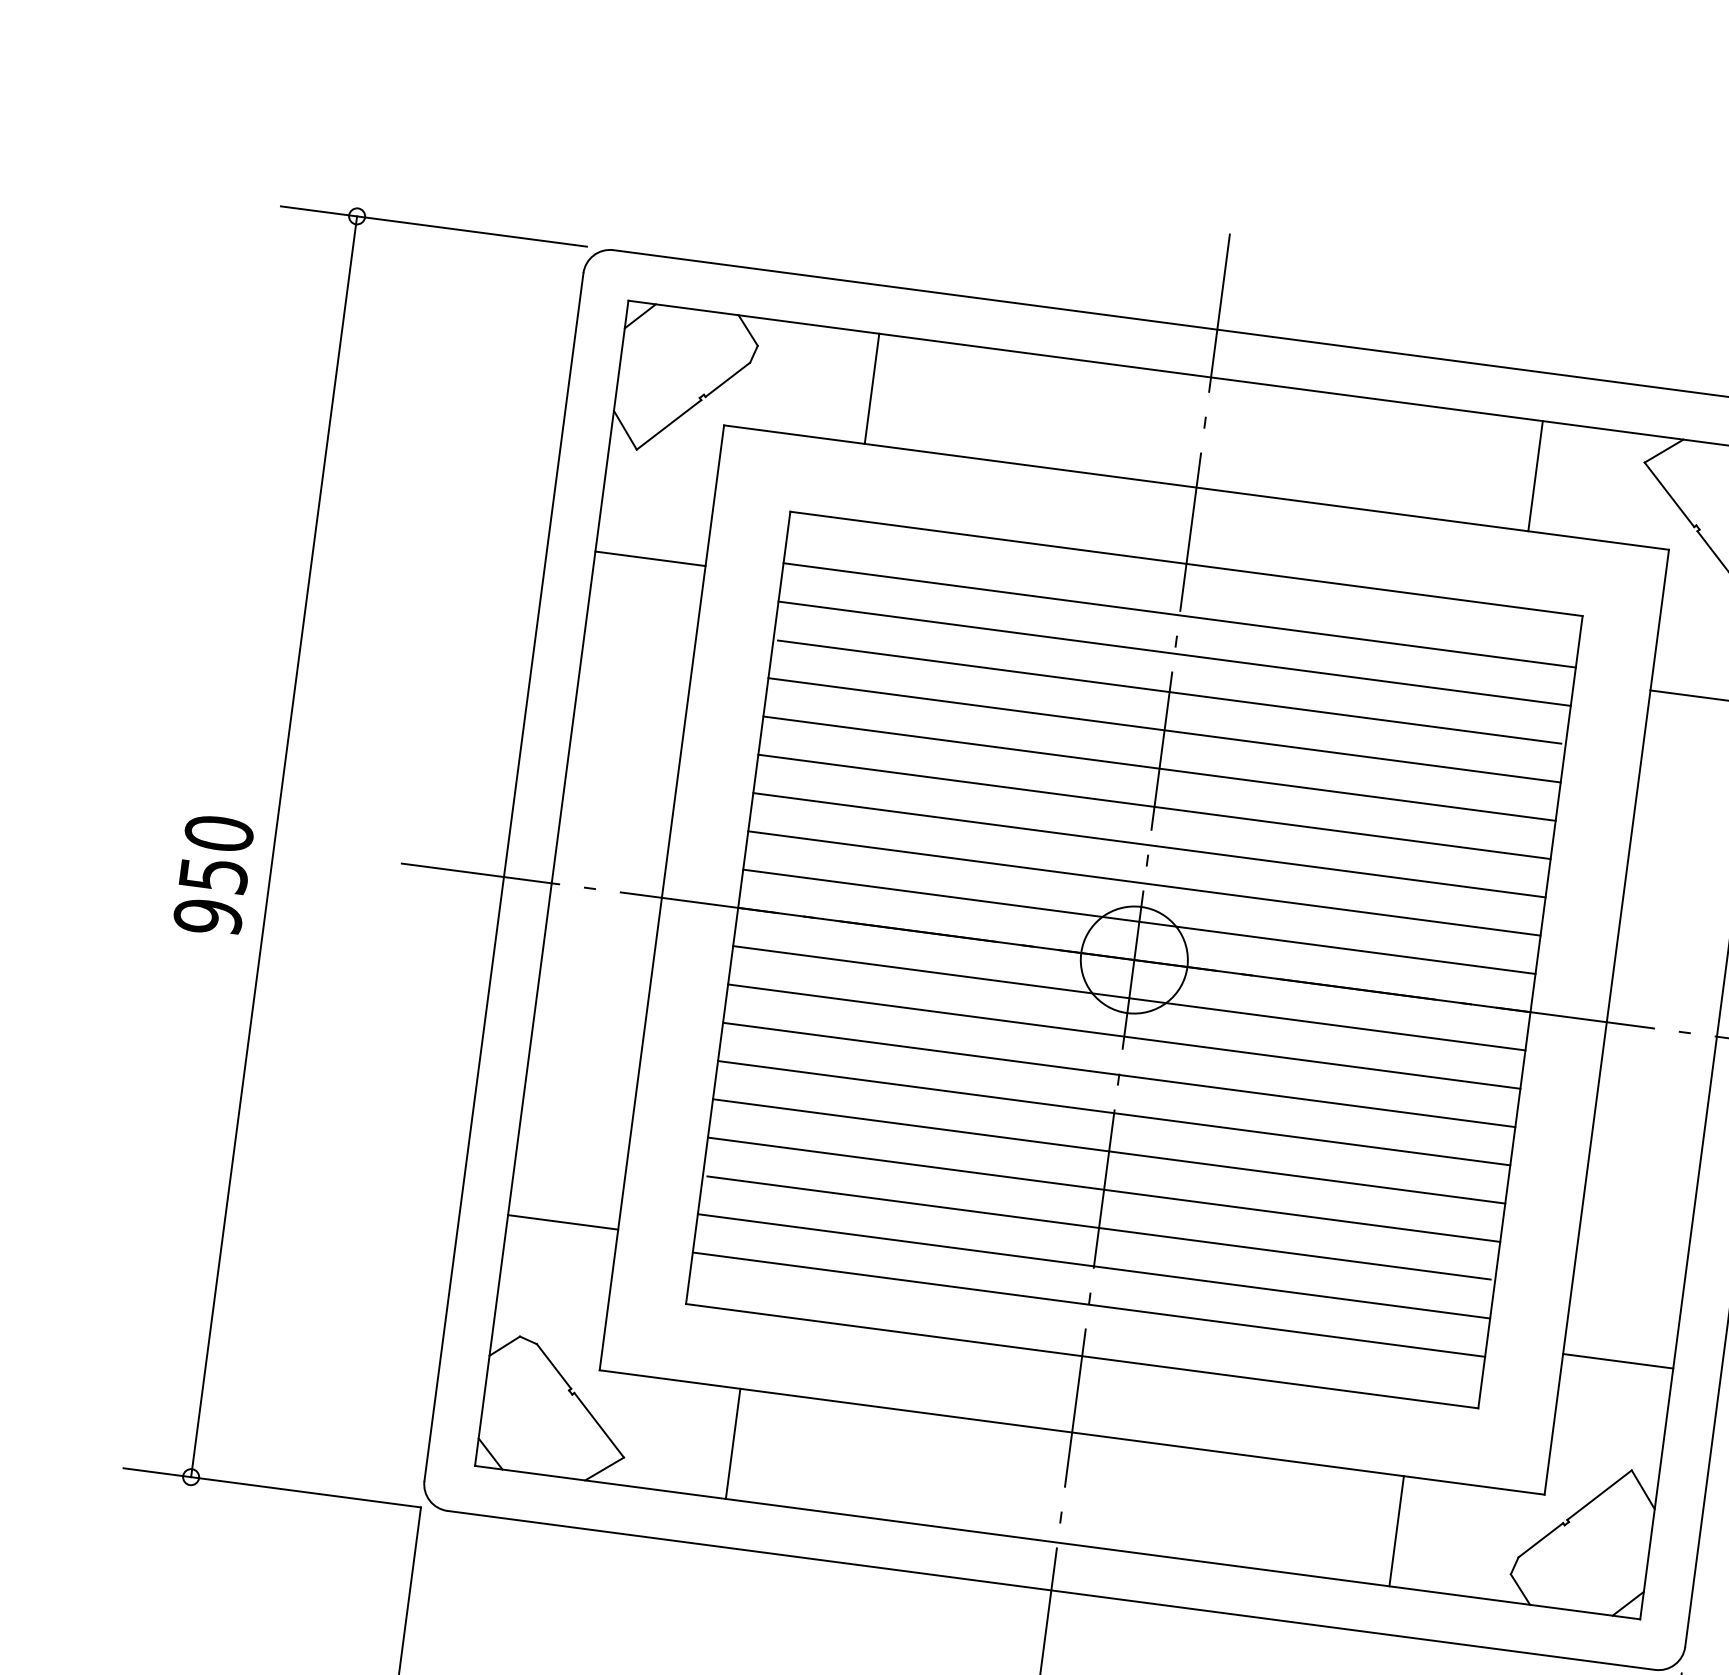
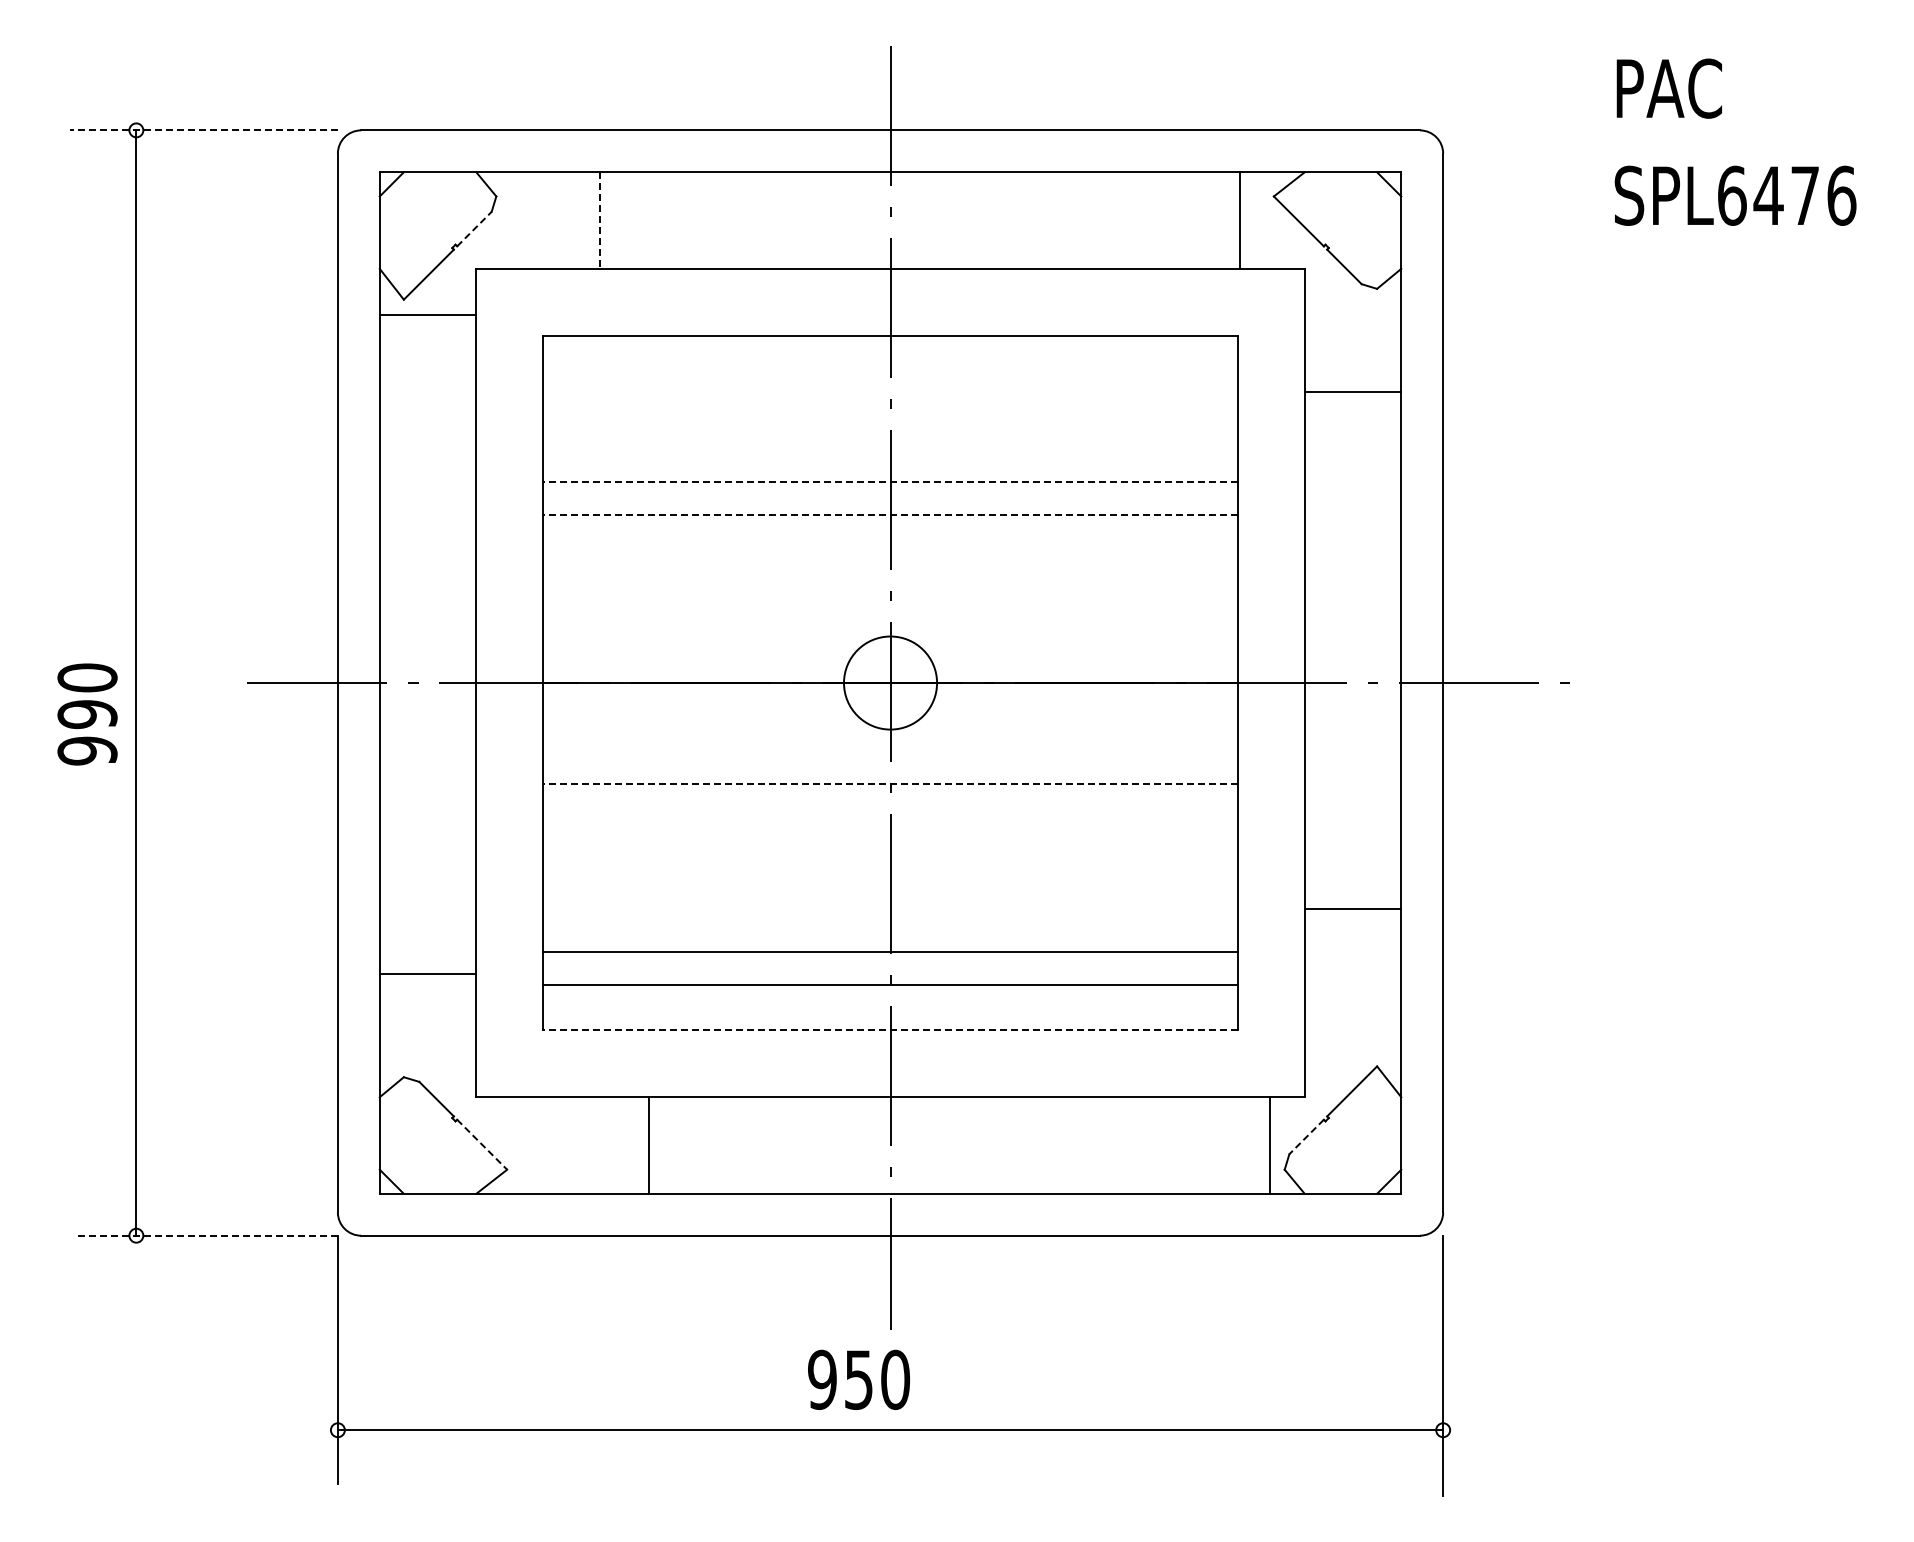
line: (433, 226) -> (203, 130), solid -> dashed
line: (728, 379) -> (474, 228), solid -> dashed
line: (871, 389) -> (599, 221), solid -> dashed
line: (1535, 476) -> (1240, 220), moved
line: (649, 559) -> (427, 315), moved
line: (1179, 614) -> (890, 380), removed
line: (1174, 653) -> (890, 414), removed
line: (1169, 692) -> (890, 448), removed
line: (1164, 730) -> (890, 481), solid -> dashed
line: (1159, 768) -> (890, 515), solid -> dashed
line: (1154, 806) -> (890, 548), removed
line: (1149, 845) -> (890, 582), removed
text: (213, 875) -> (87, 714), 950 -> 990
line: (1144, 882) -> (890, 615), removed
line: (1139, 921) -> (890, 649), removed
line: (1129, 998) -> (890, 716), removed
line: (1124, 1036) -> (890, 750), removed
line: (1119, 1074) -> (890, 783), solid -> dashed
line: (1114, 1113) -> (890, 817), removed
line: (1109, 1151) -> (890, 850), removed
line: (1104, 1189) -> (890, 884), removed
line: (1099, 1227) -> (890, 917), removed
line: (1082, 1356) -> (890, 1030), solid -> dashed
line: (1617, 1360) -> (1352, 908), moved
line: (599, 1426) -> (482, 1145), solid -> dashed
line: (732, 1443) -> (648, 1145), moved
line: (272, 1487) -> (207, 1235), solid -> dashed
line: (1396, 1531) -> (1270, 1145), moved
line: (1540, 1540) -> (1306, 1137), solid -> dashed

